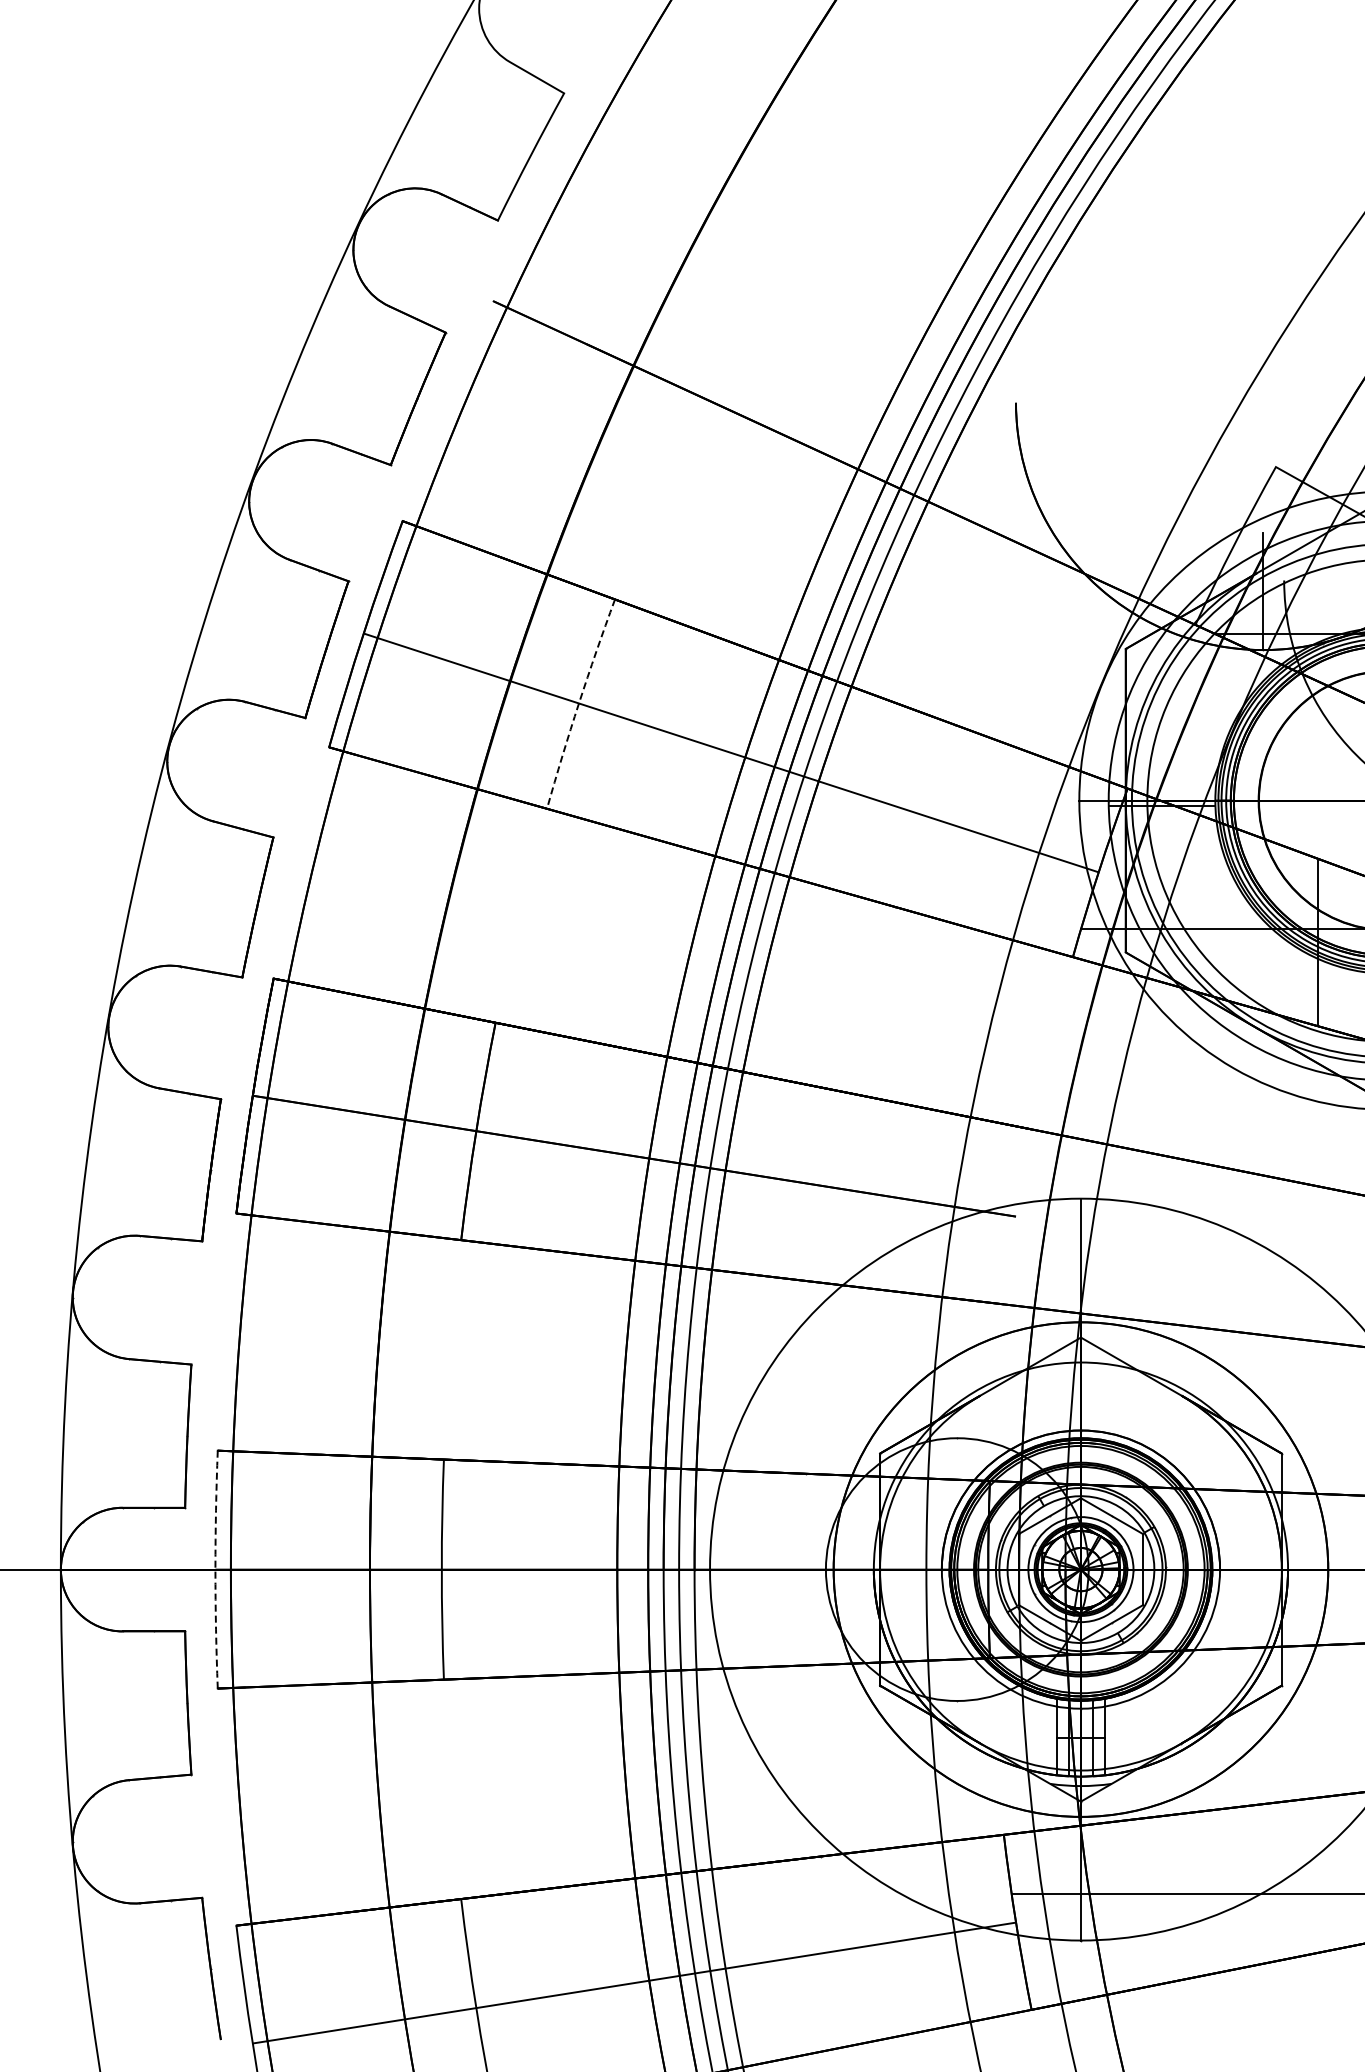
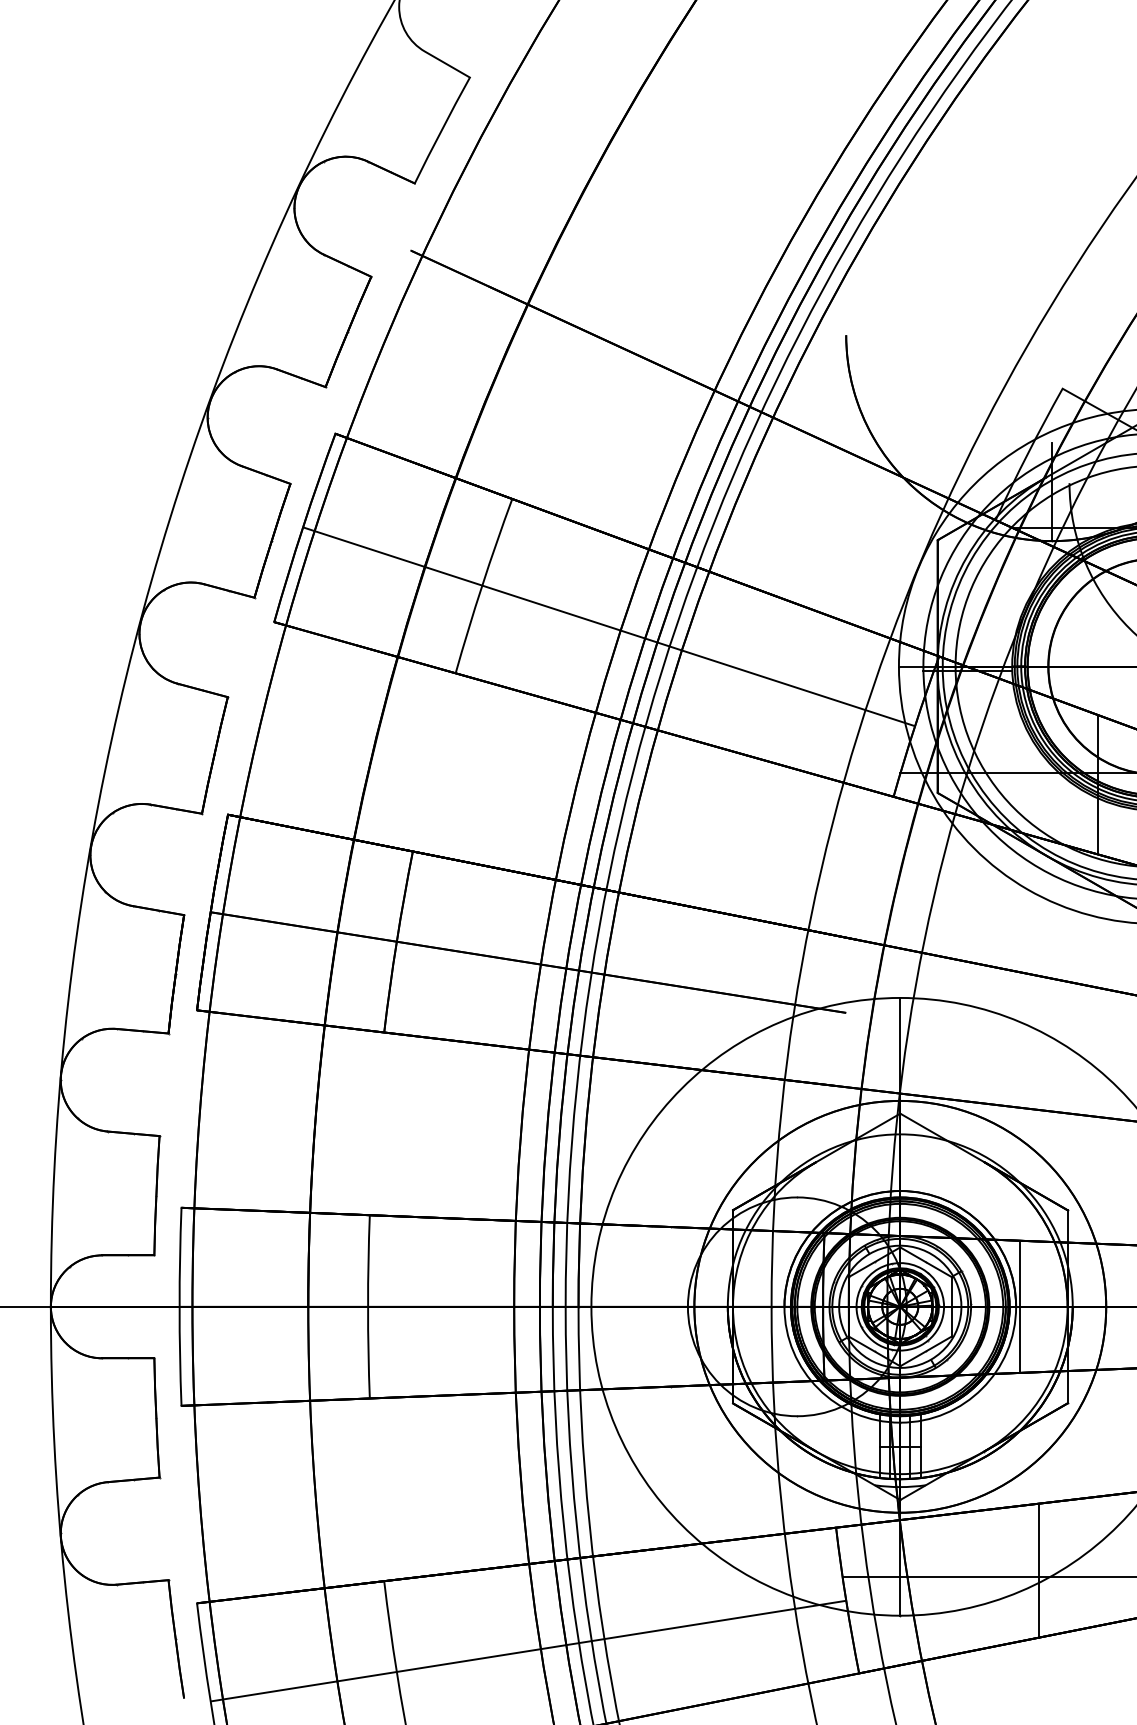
arc: (578, 703) -> (481, 585), dashed -> solid
arc: (215, 1569) -> (179, 1306), dashed -> solid
line: (1224, 1569) -> (1019, 1306), added
line: (1247, 1885) -> (1038, 1569), added

